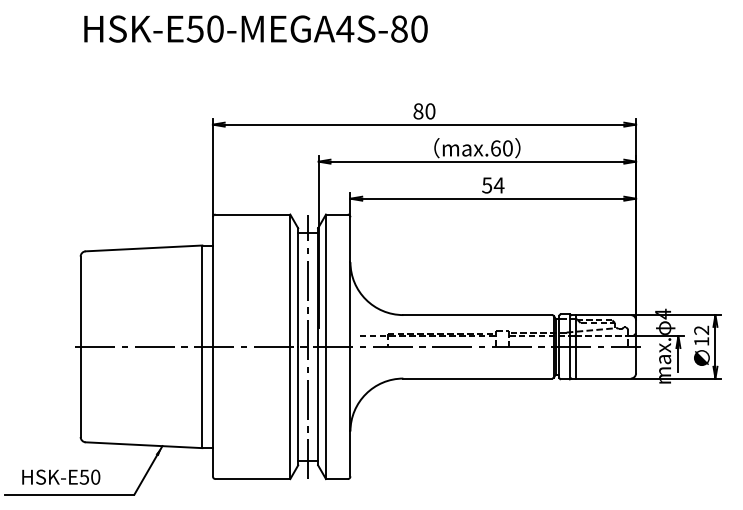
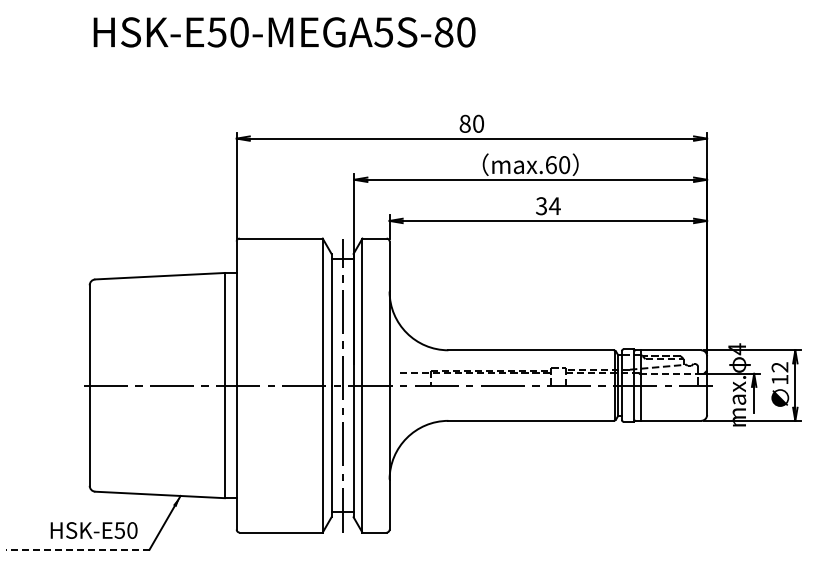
text: (344, 29) -> (383, 32), HSK-E50-MEGA4S-80 -> HSK-E50-MEGA5S-80
text: (487, 184) -> (541, 205), 54 -> 34
text: (60, 477) -> (93, 530), moved
line: (69, 494) -> (77, 549), solid -> dashed

